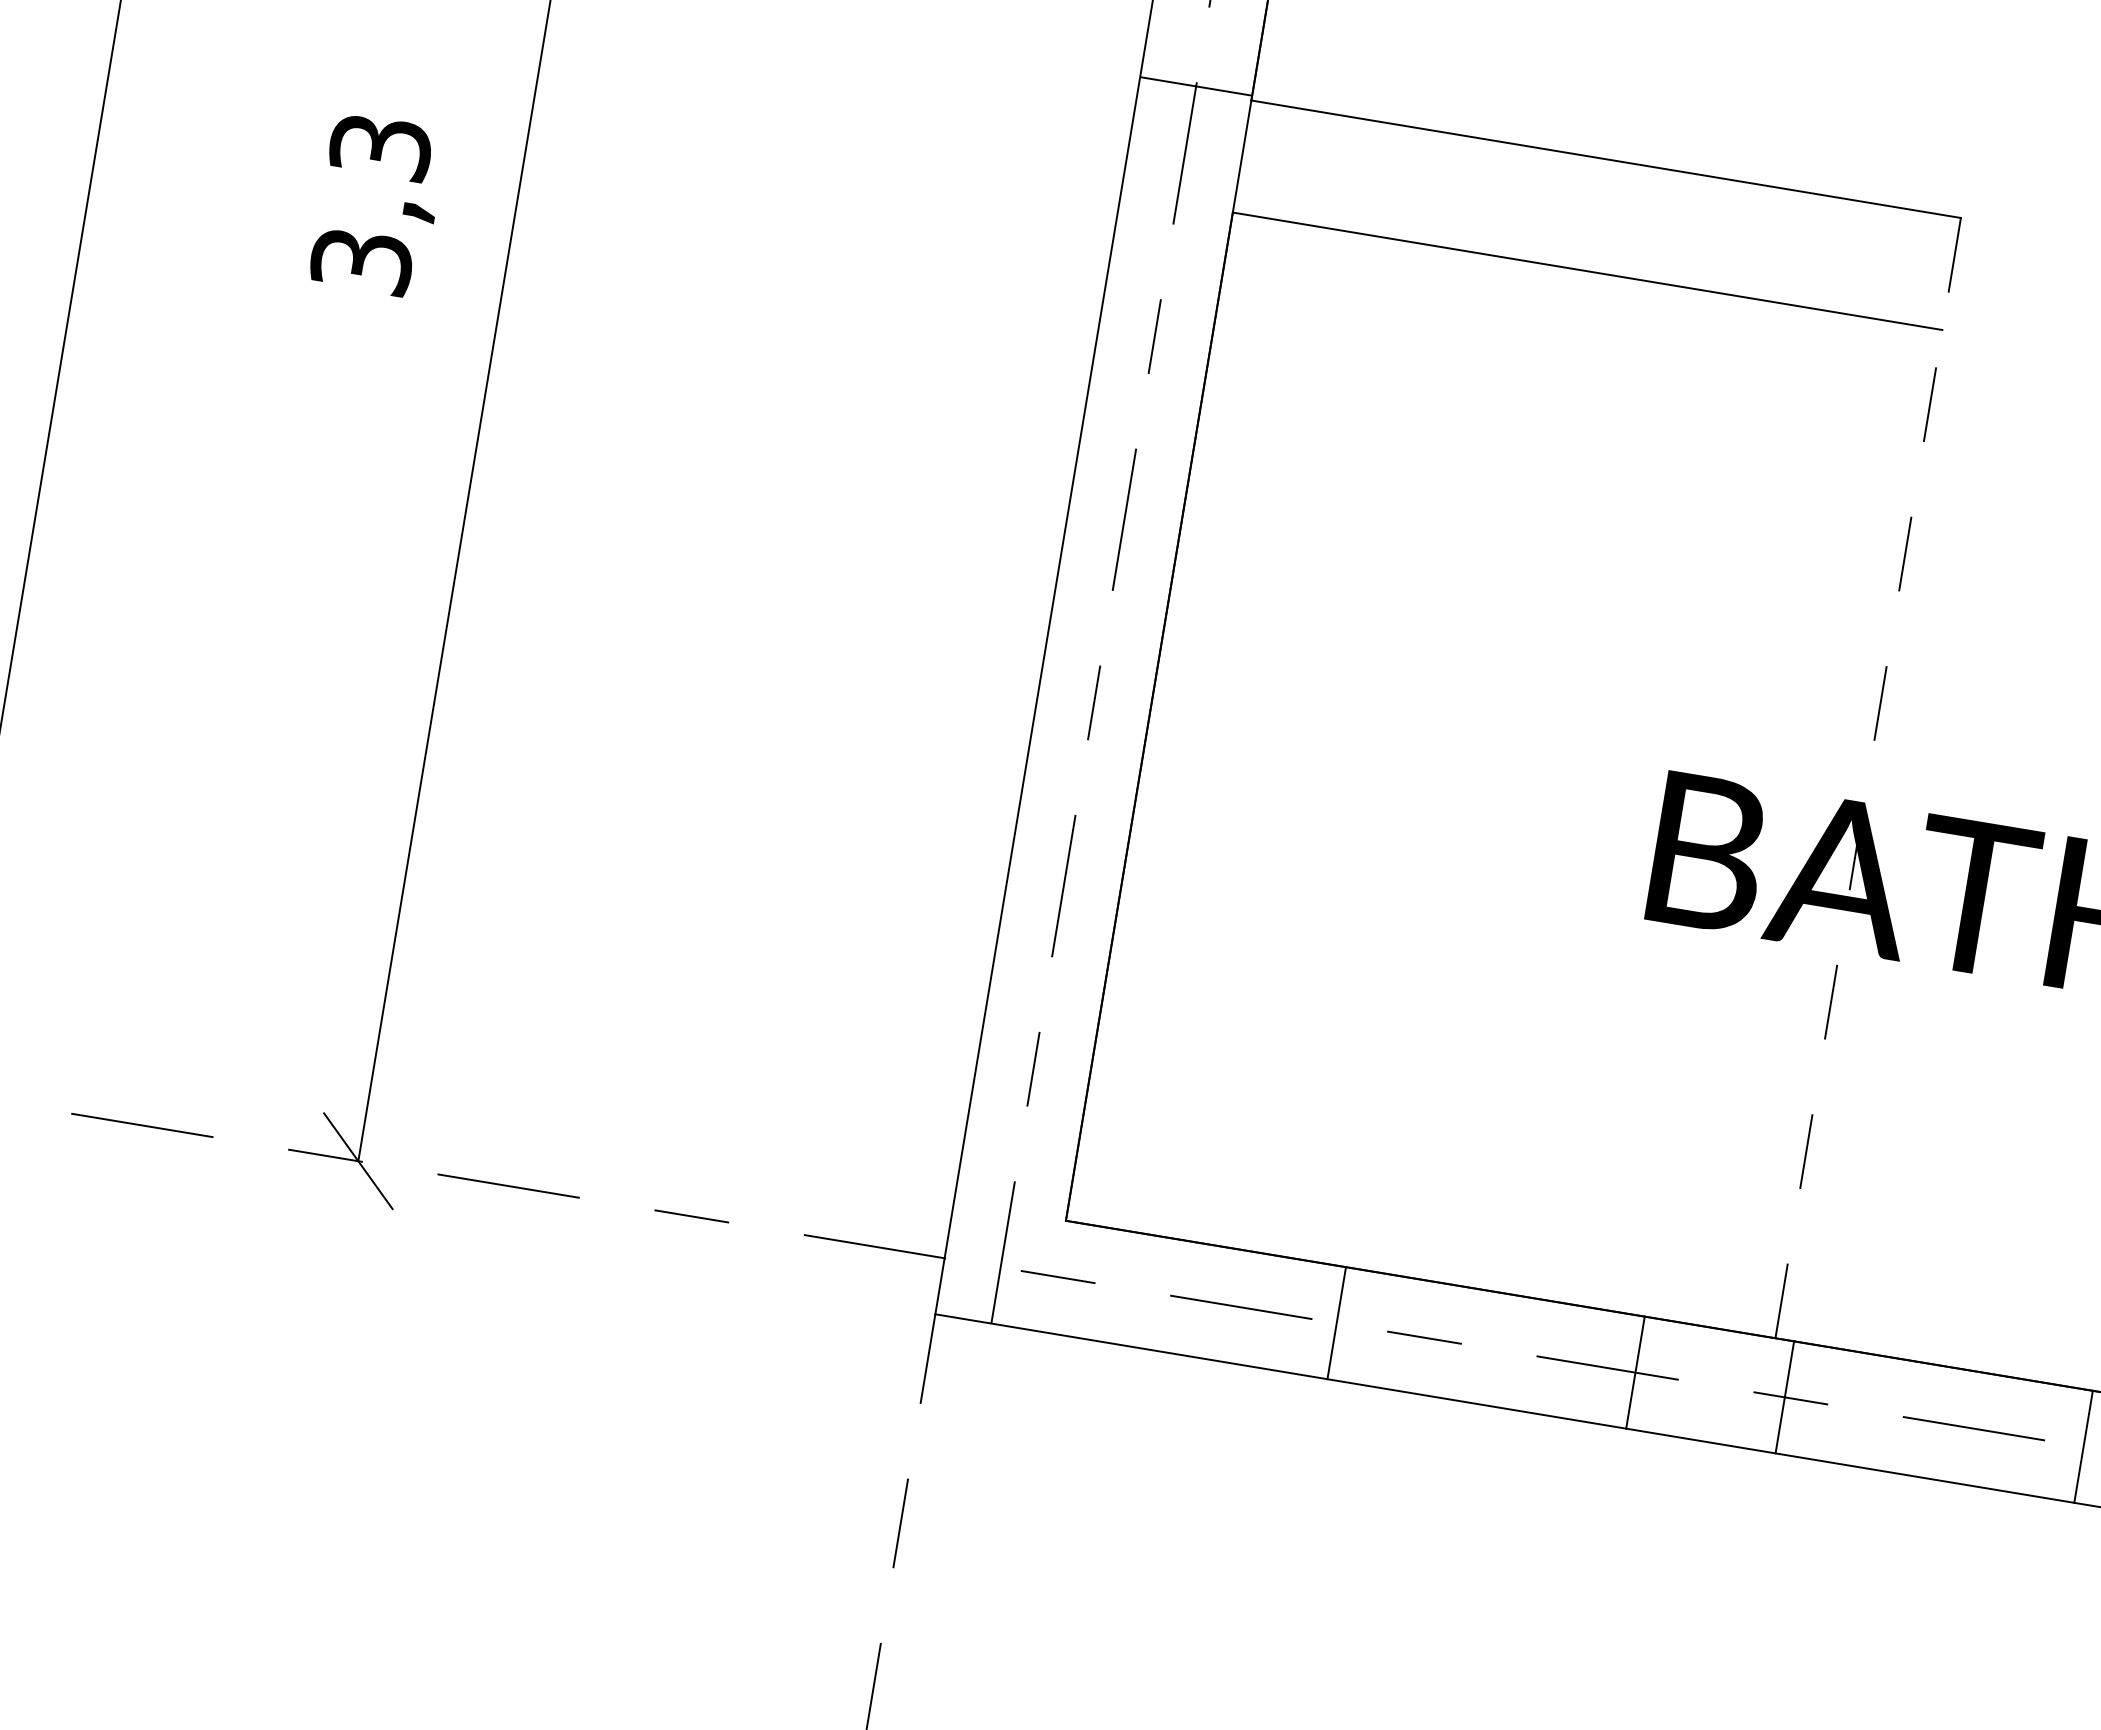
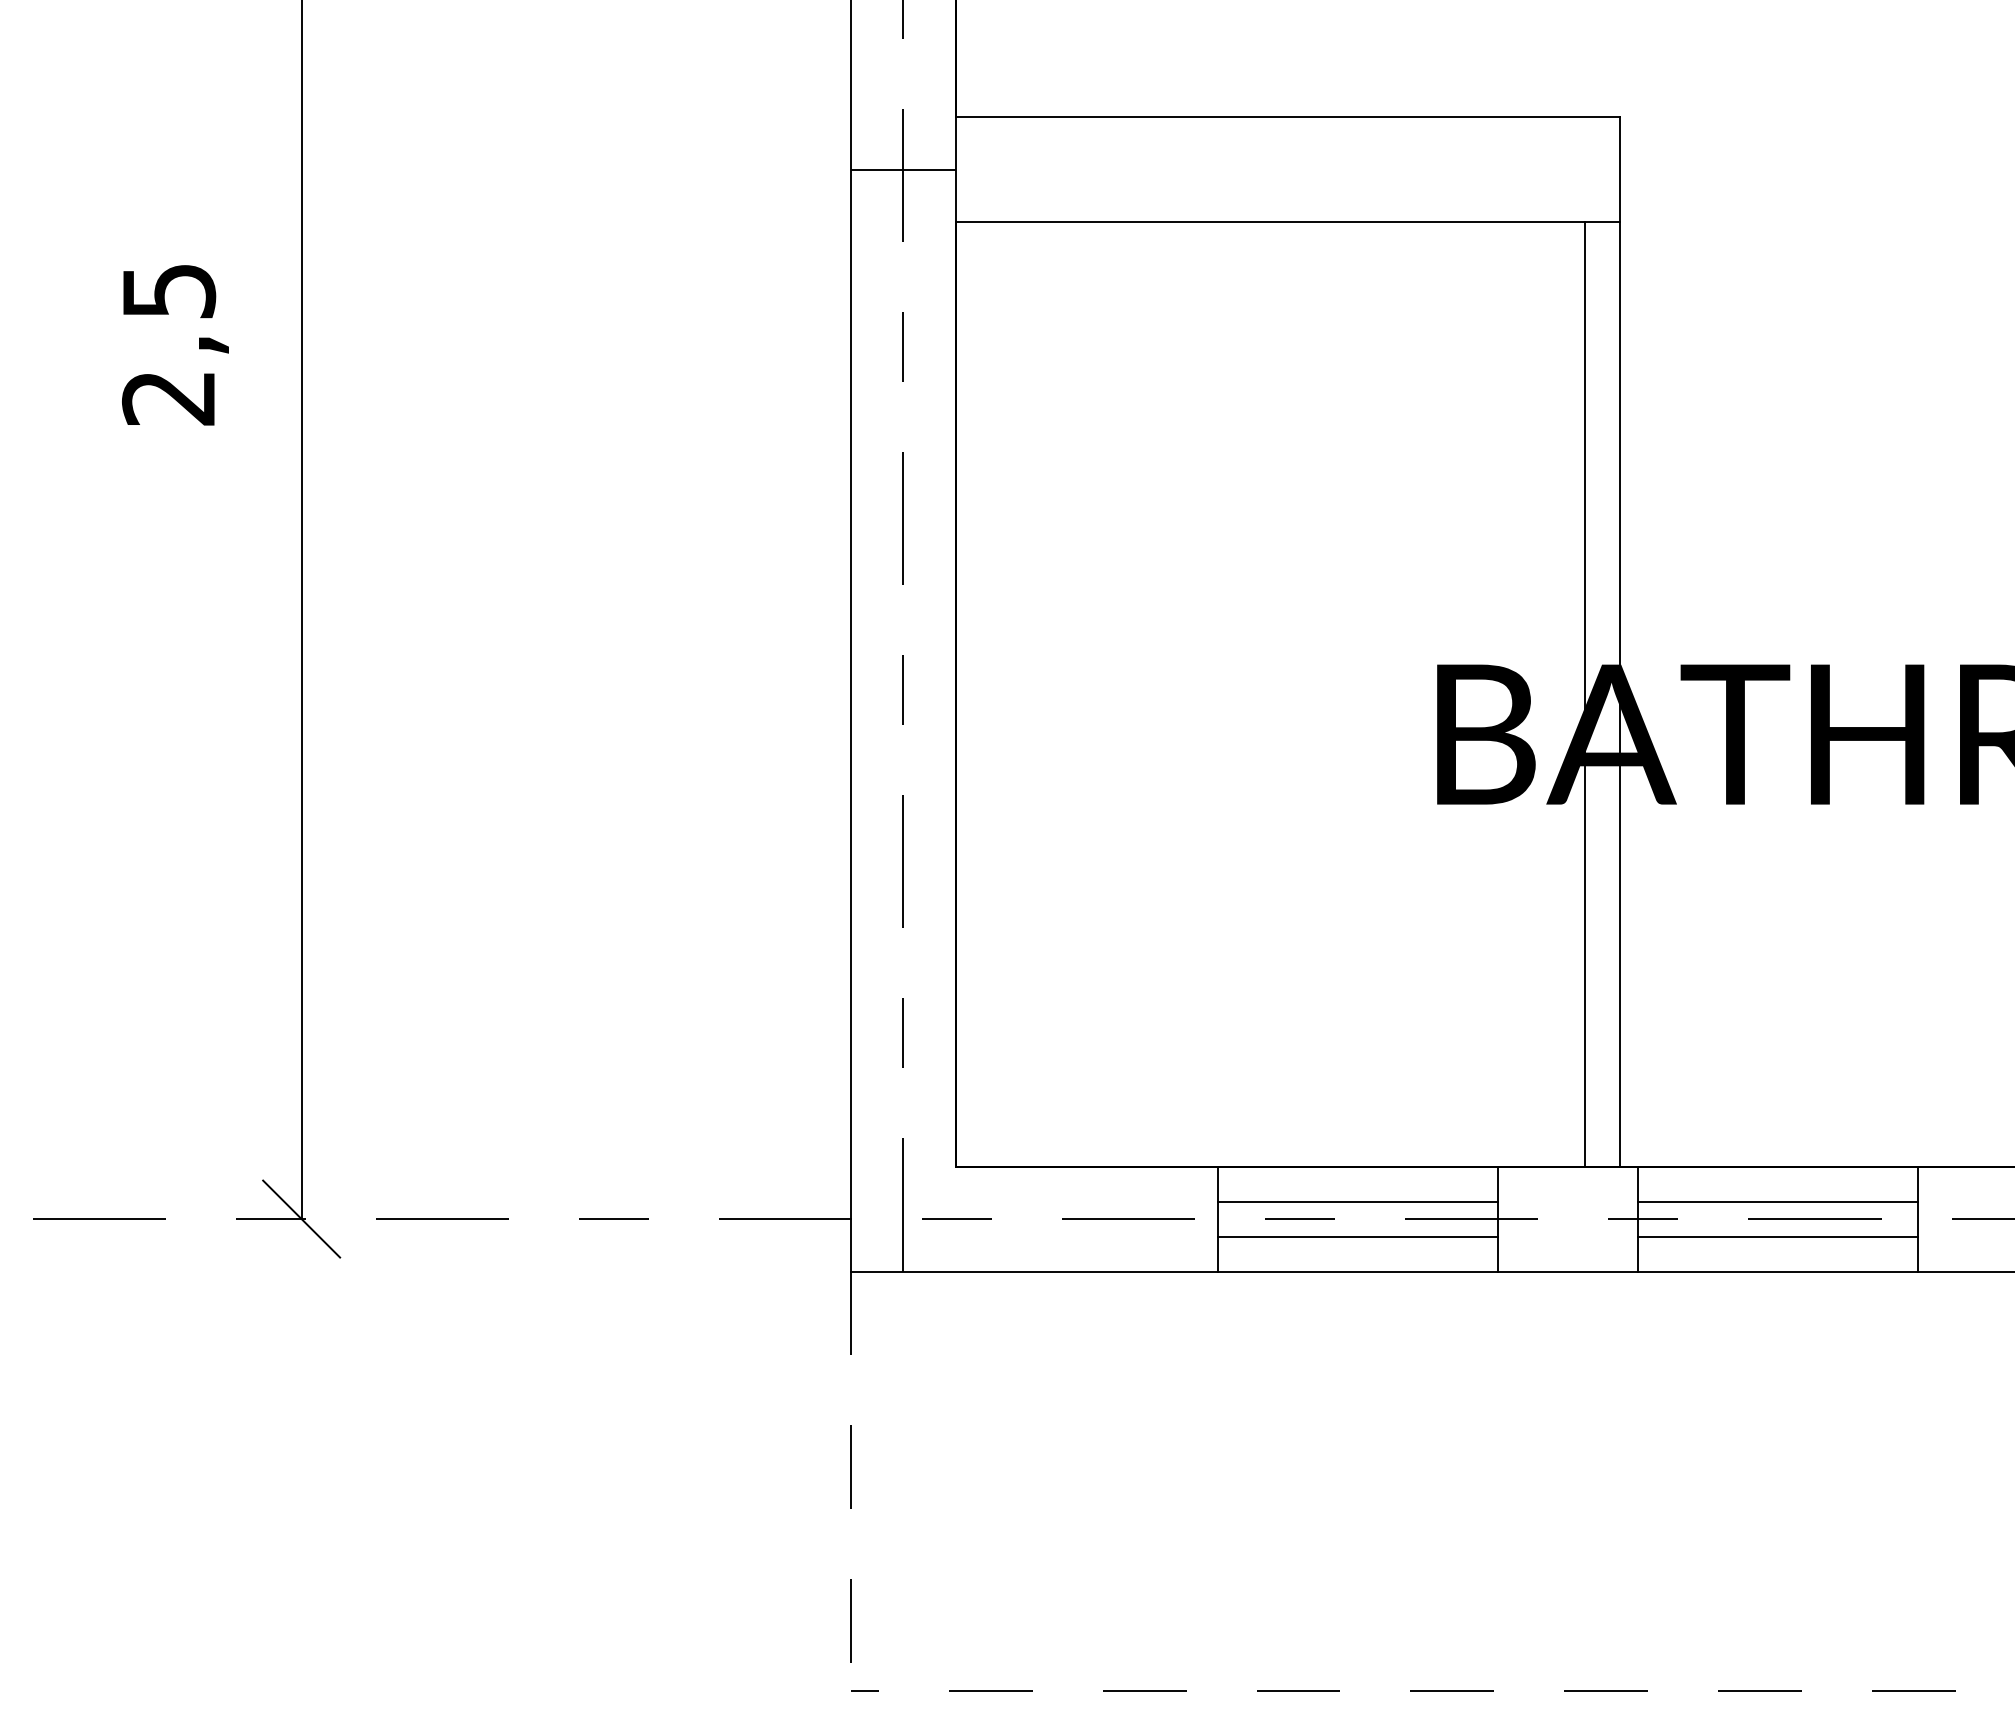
line: (1195, 86) -> (902, 169), moved
text: (371, 204) -> (169, 344), 3,3 -> 2,5
line: (1868, 777) -> (1620, 641), dashed -> solid
line: (1821, 828) -> (1585, 694), added
line: (1488, 1329) -> (1357, 1201), added
line: (1482, 1366) -> (1357, 1236), added
line: (1937, 1403) -> (1777, 1201), added
line: (1930, 1440) -> (1777, 1236), added

